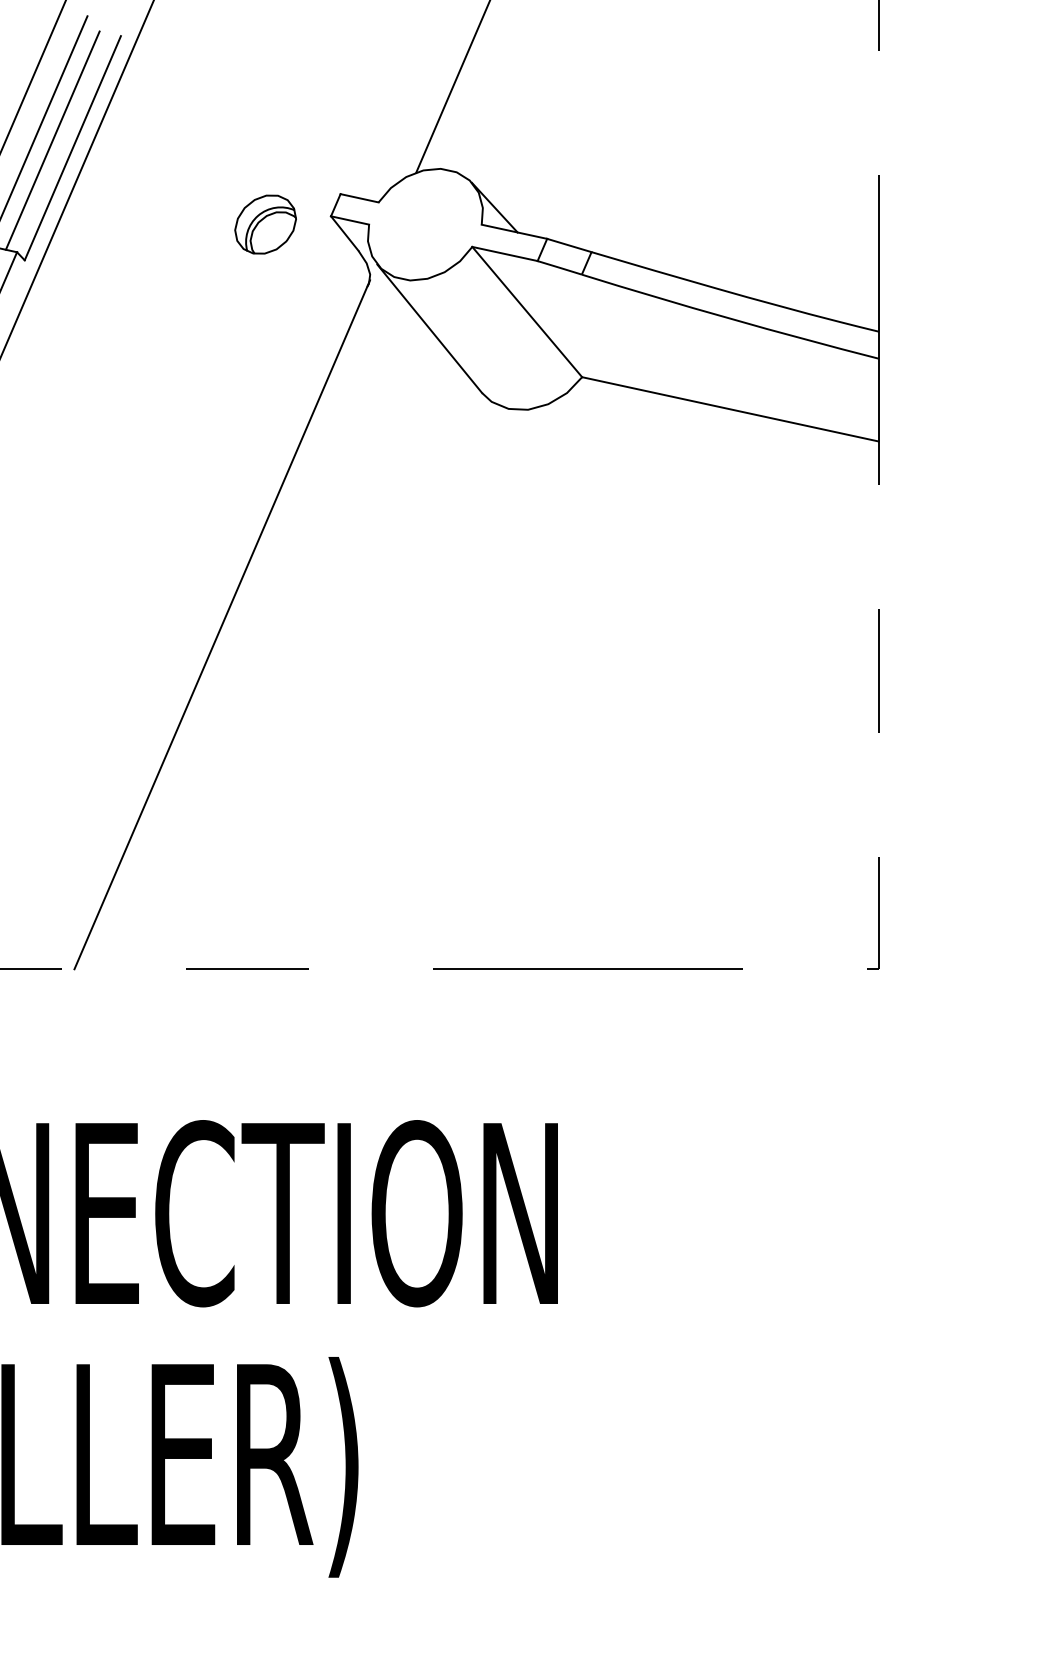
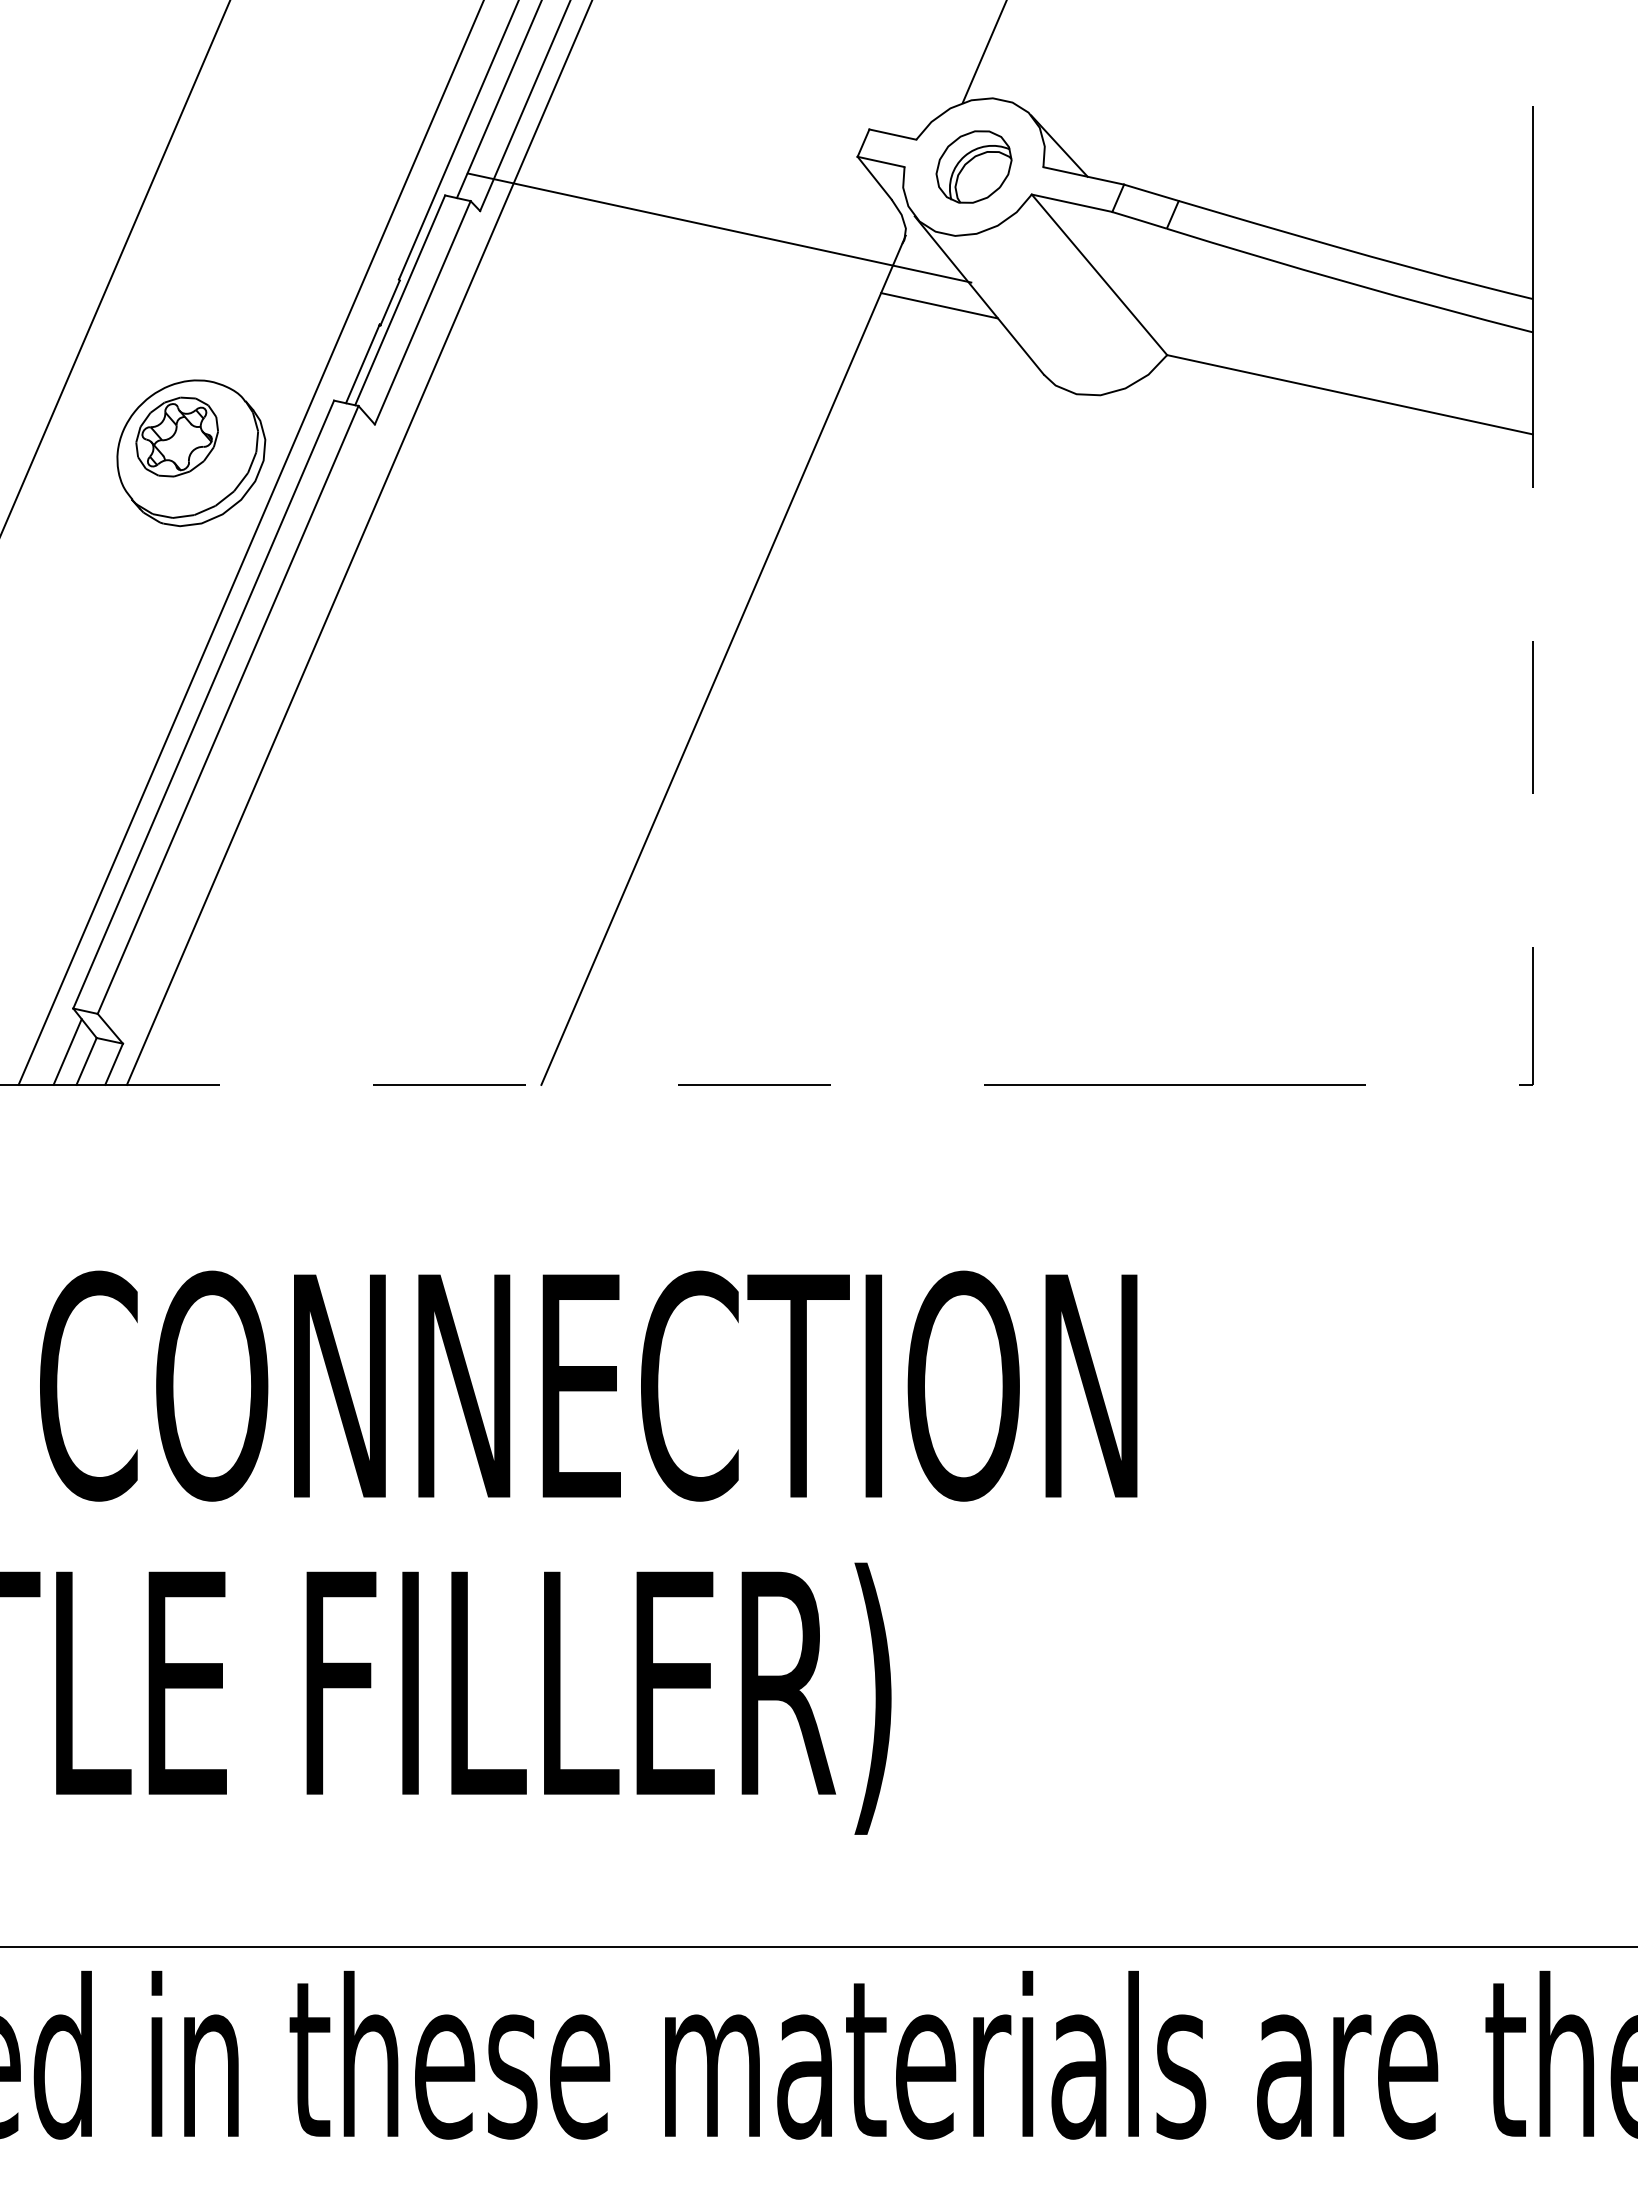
part: (265, 224) -> (973, 166), moved
line: (218, 273) -> (719, 227), added
line: (397, 336) -> (939, 305), added

